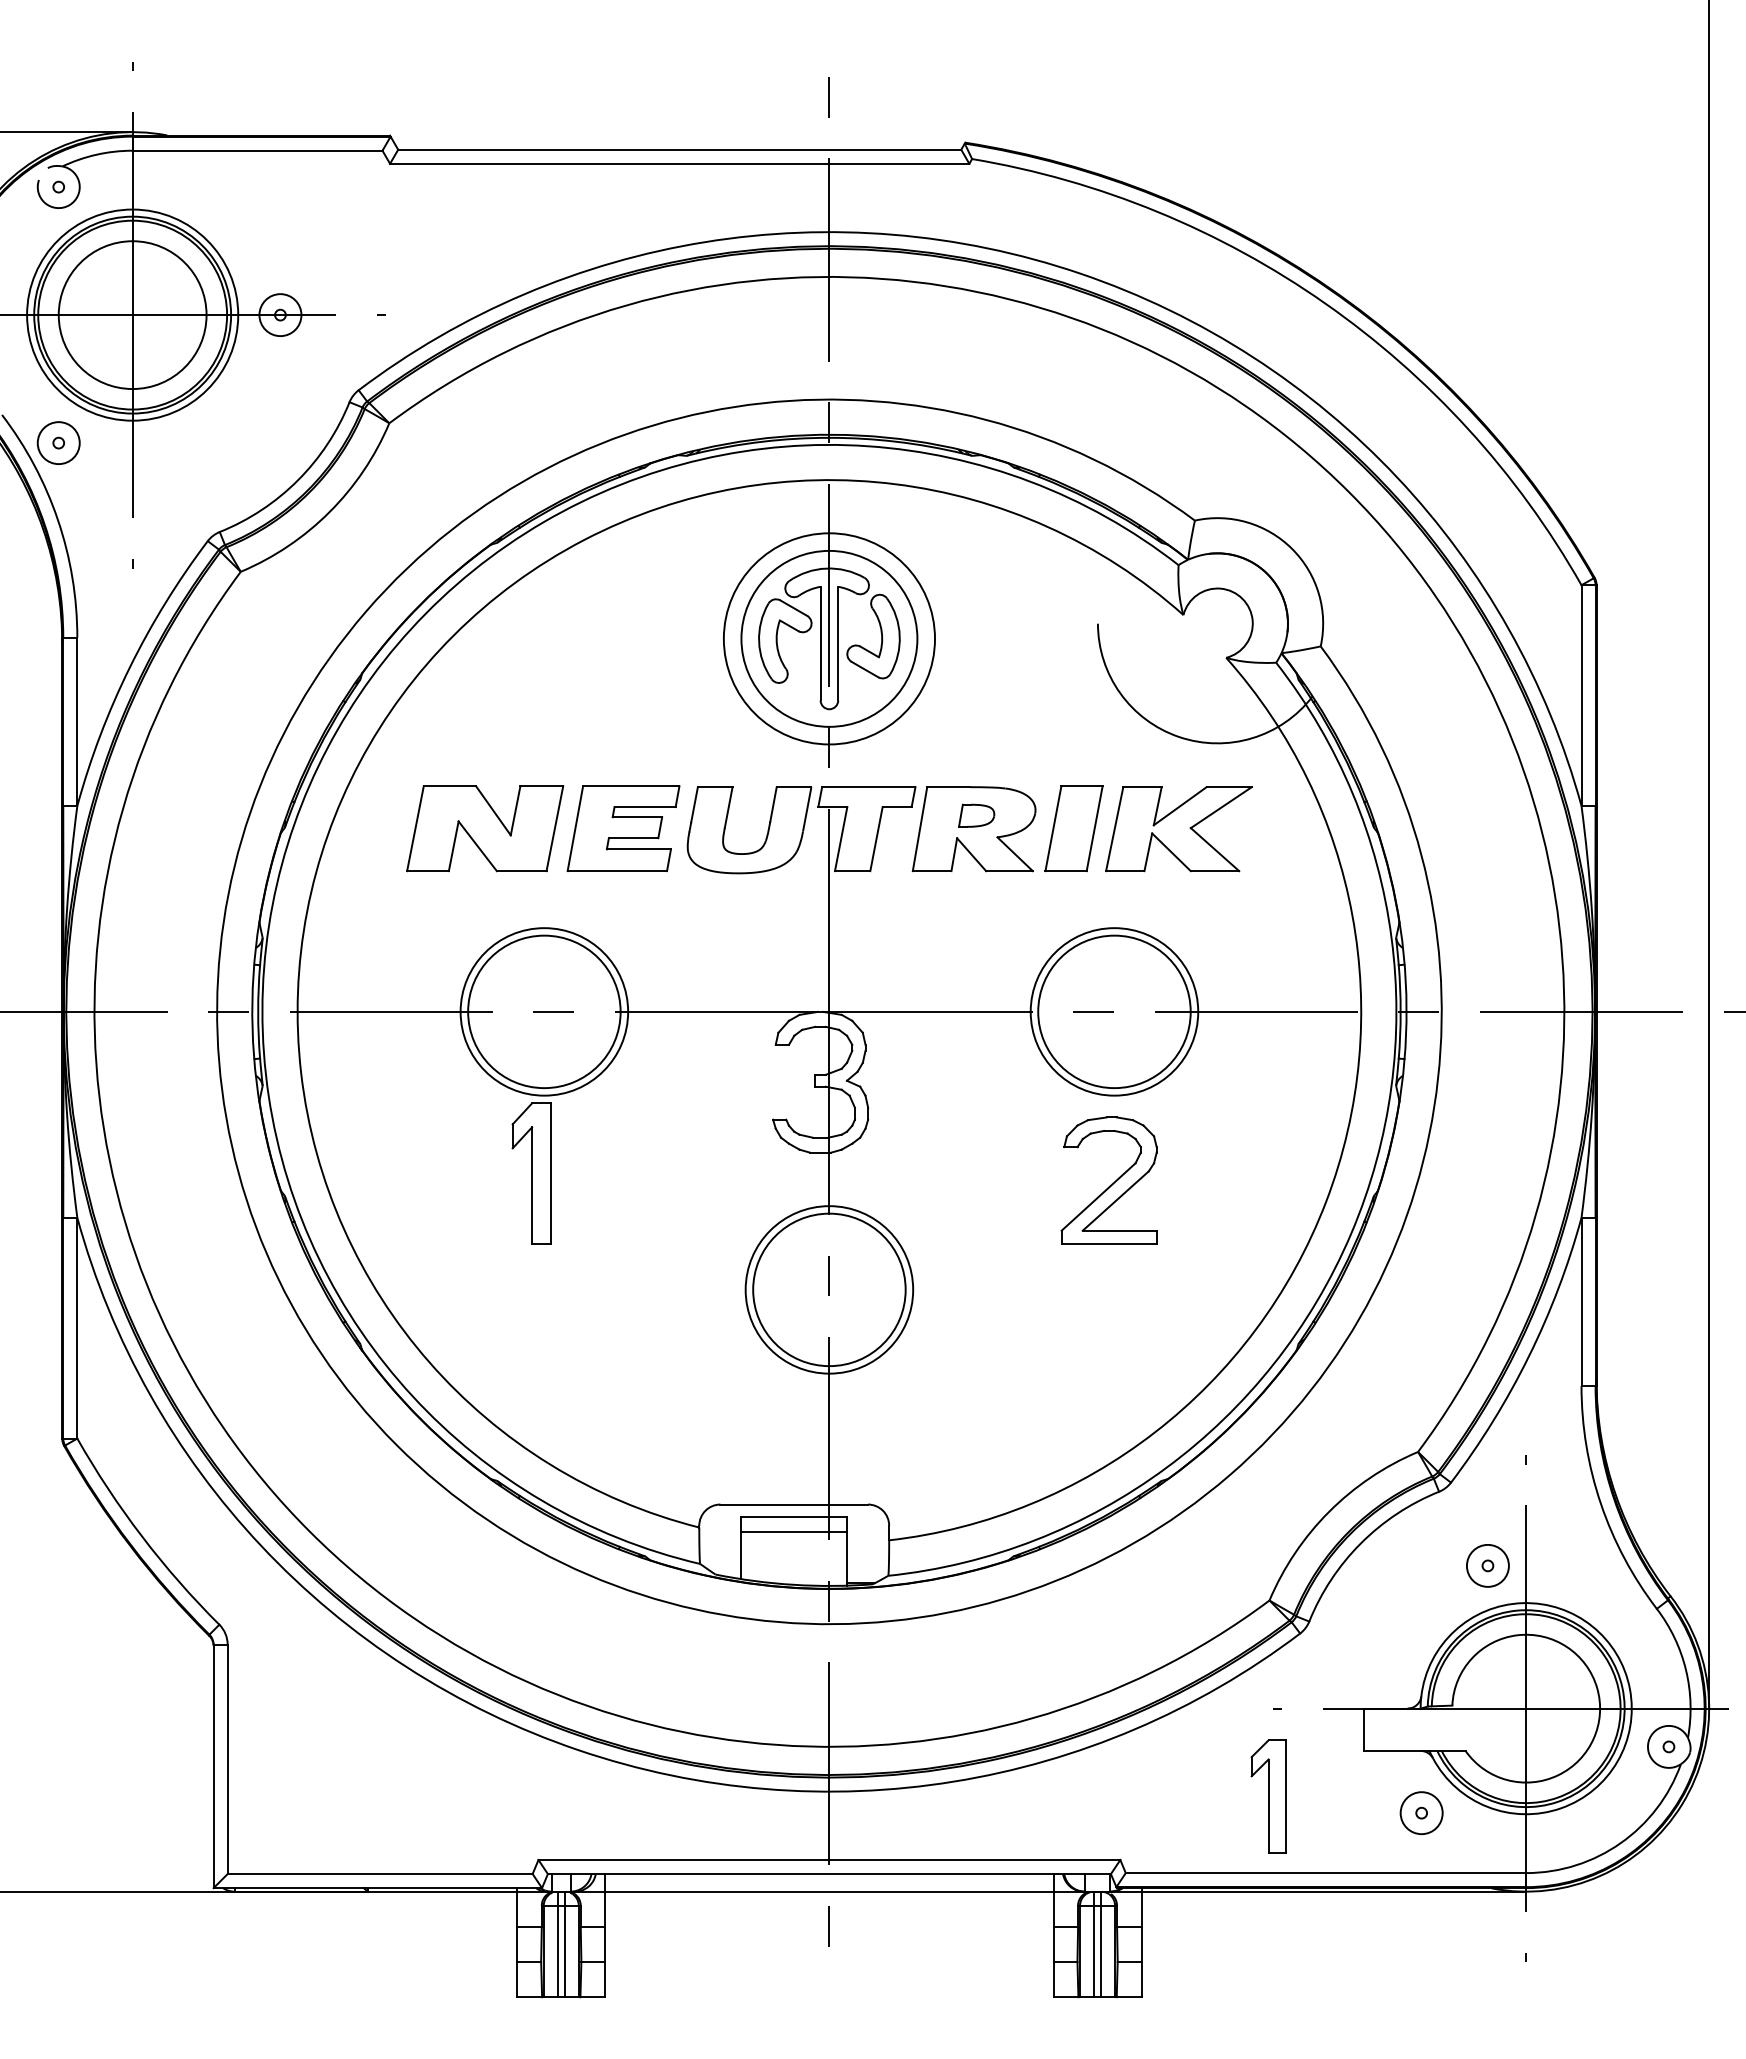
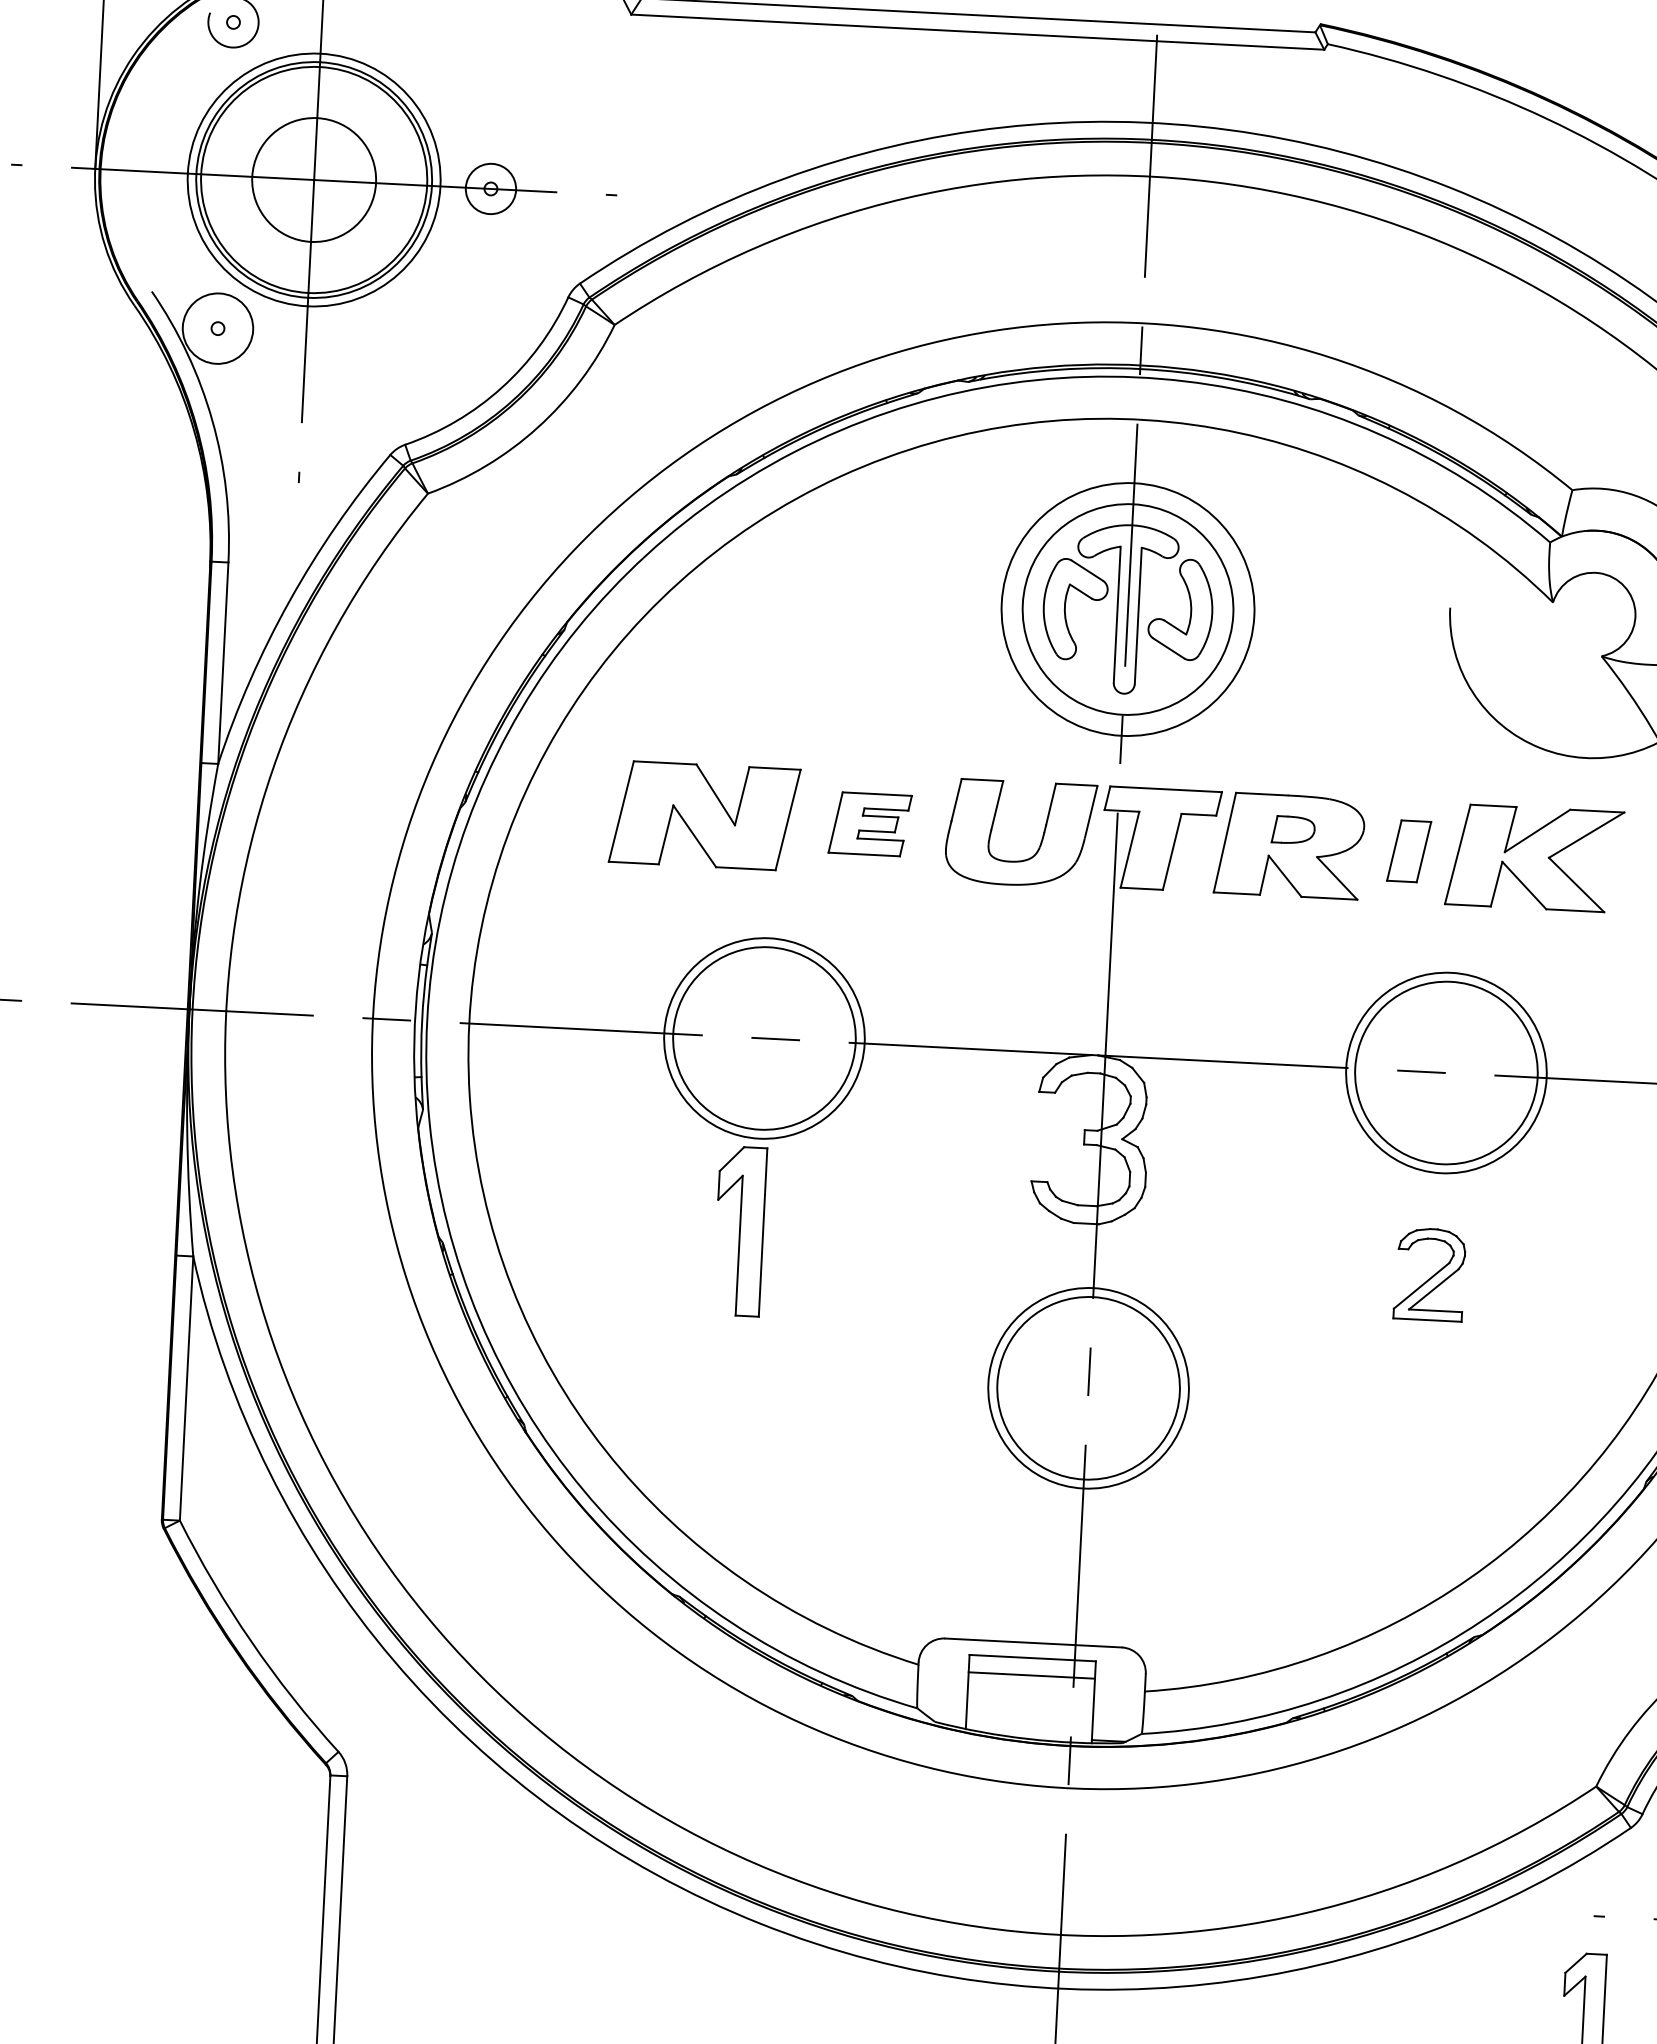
circle: (132, 315) -> (313, 180), size x0.7
circle: (58, 443) -> (217, 329), size x1.4
part: (623, 828) -> (870, 823), size x0.6
part: (1073, 828) -> (1408, 851), size x0.6
part: (1108, 1180) -> (1429, 1274), size x0.6

